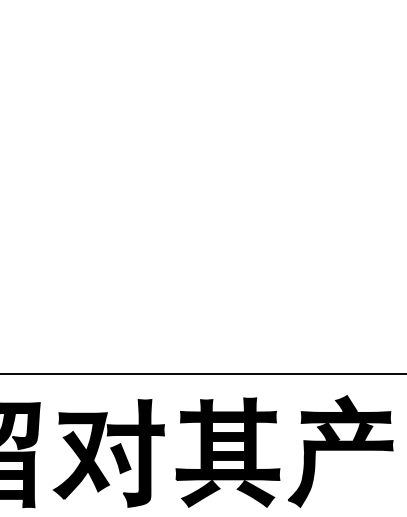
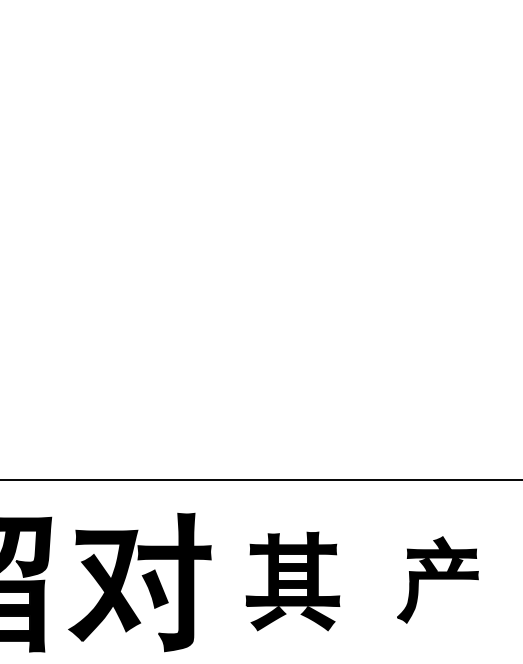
part: (340, 451) -> (437, 579), size x0.6
part: (227, 452) -> (292, 581), size x0.7

